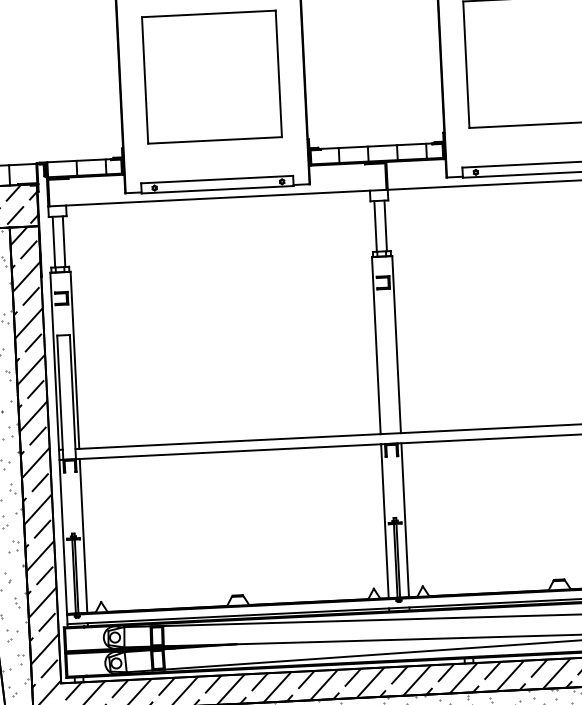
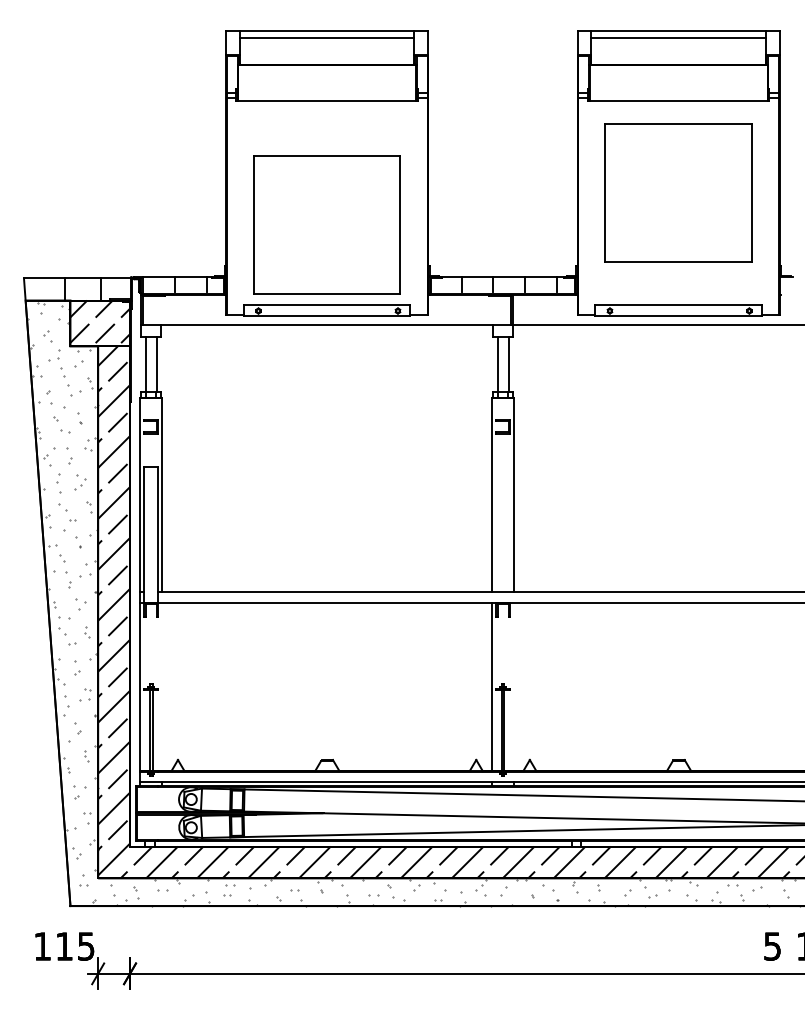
part: (211, 76) -> (326, 224), moved
line: (405, 519) -> (514, 686), removed
line: (83, 535) -> (162, 686), removed

